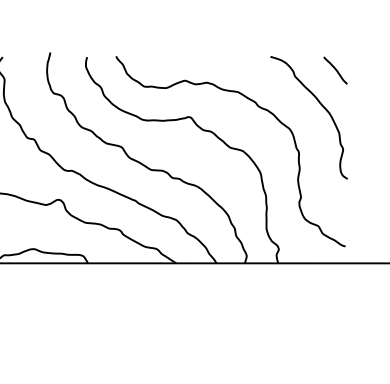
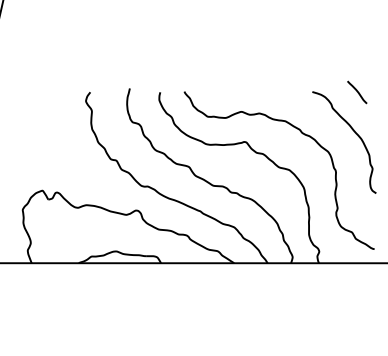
line: (335, 70) -> (357, 92), moved

